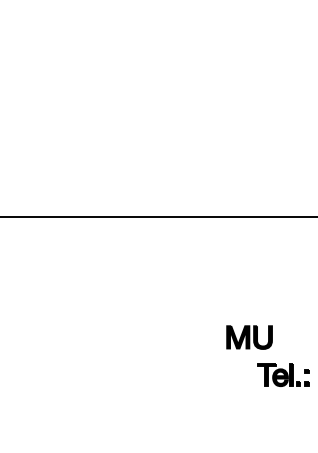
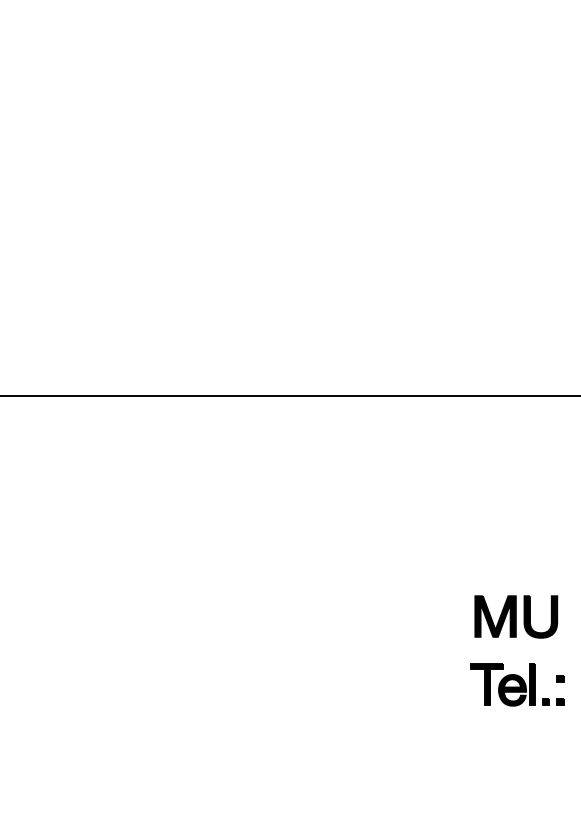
part: (249, 337) -> (516, 616), moved

